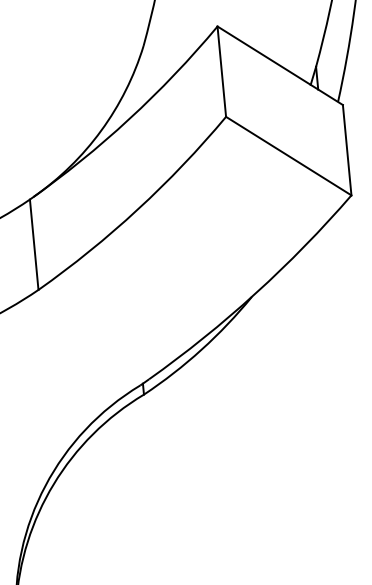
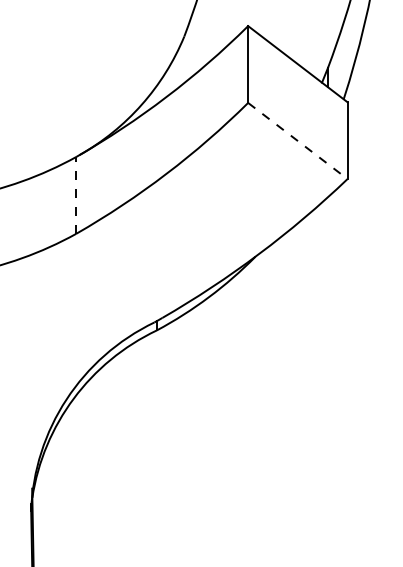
line: (288, 156) -> (297, 141), solid -> dashed
line: (34, 243) -> (76, 194), solid -> dashed

